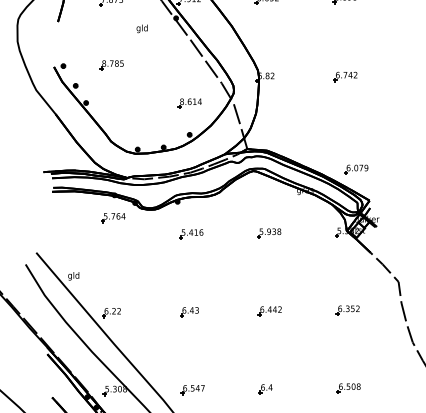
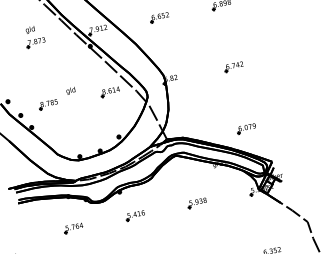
text: (141, 28) -> (70, 90), moved
part: (111, 65) -> (48, 104), moved
part: (189, 103) -> (110, 92), moved
part: (356, 169) -> (246, 128), moved
part: (113, 218) -> (73, 228), moved

